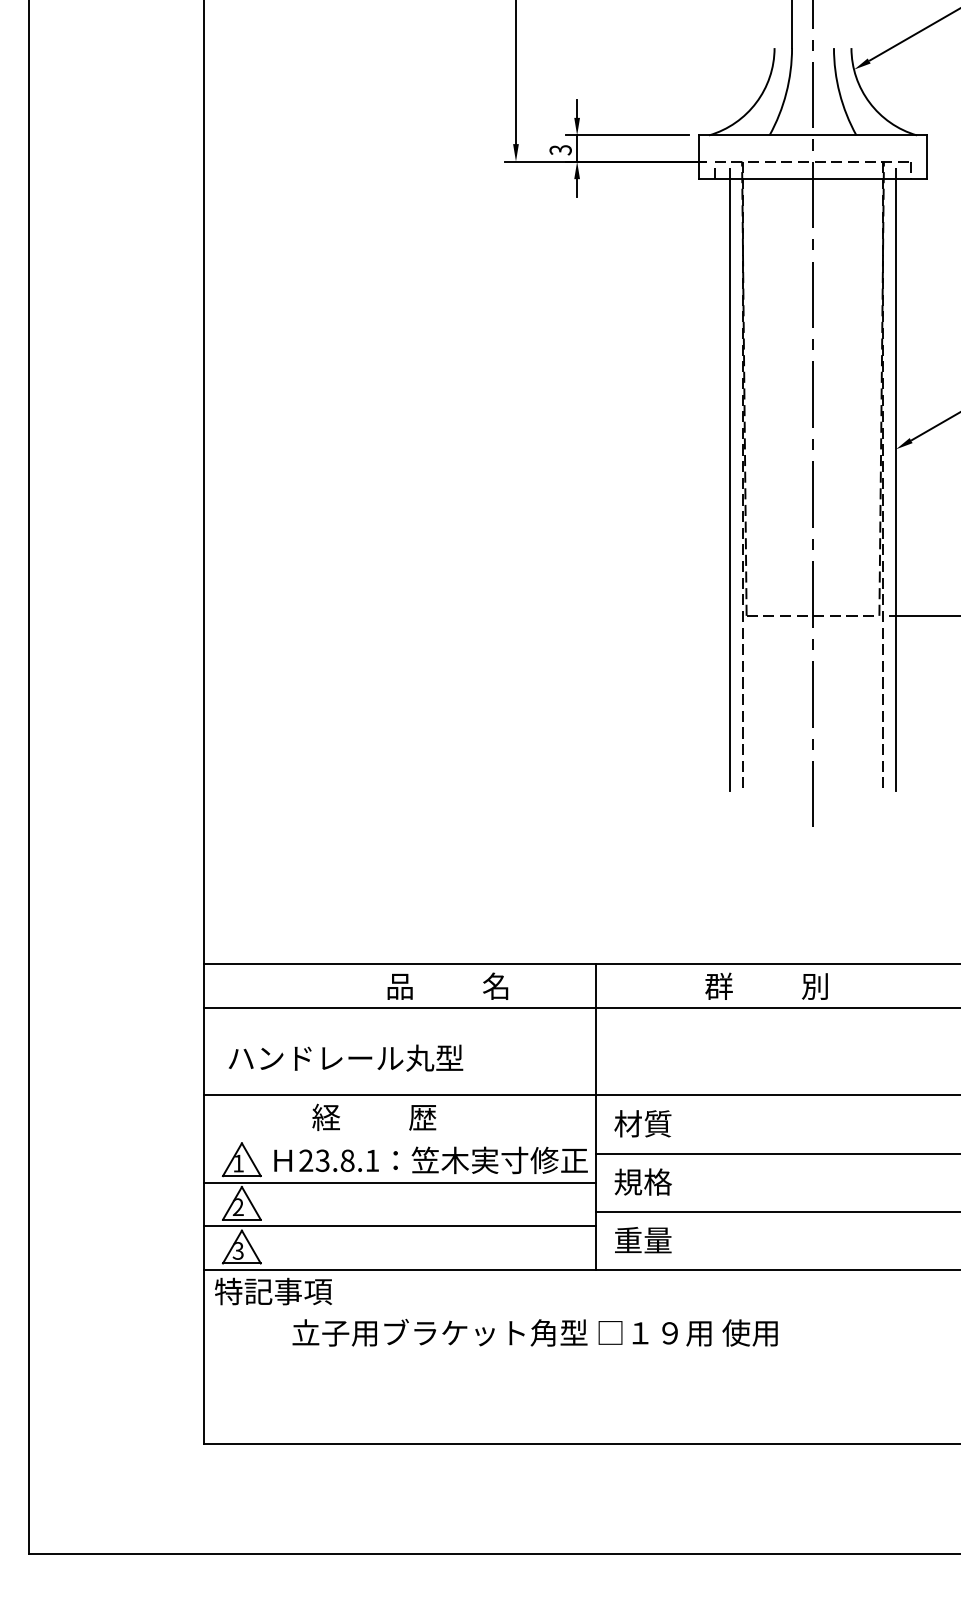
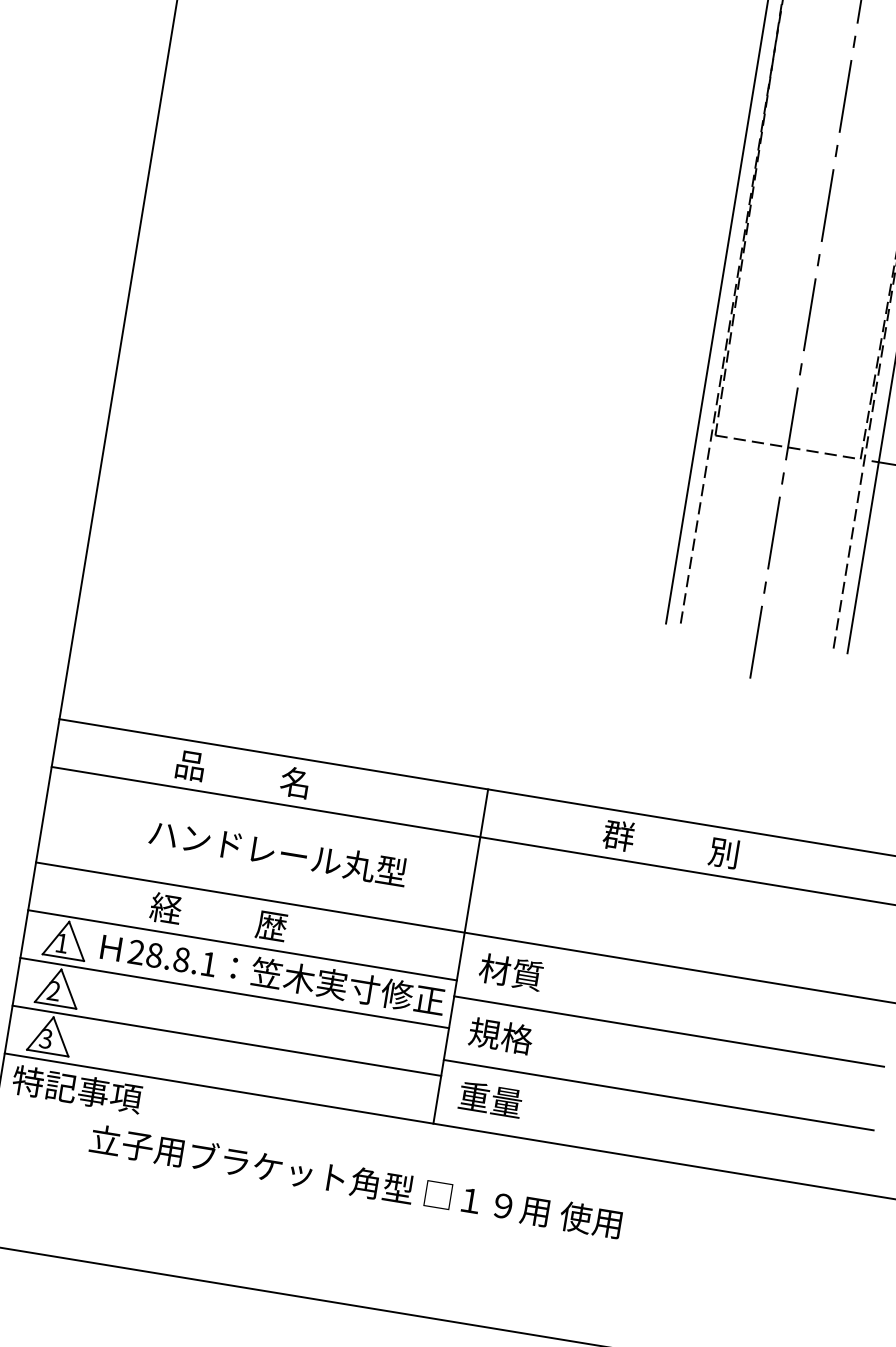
text: (447, 985) -> (242, 773), moved
text: (345, 1057) -> (277, 851), moved
line: (399, 1138) -> (242, 944), added
text: (322, 1160) -> (154, 955), 23.8.1 -> 28.8.1

